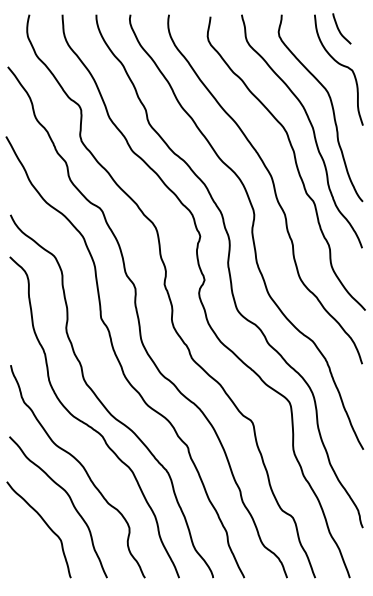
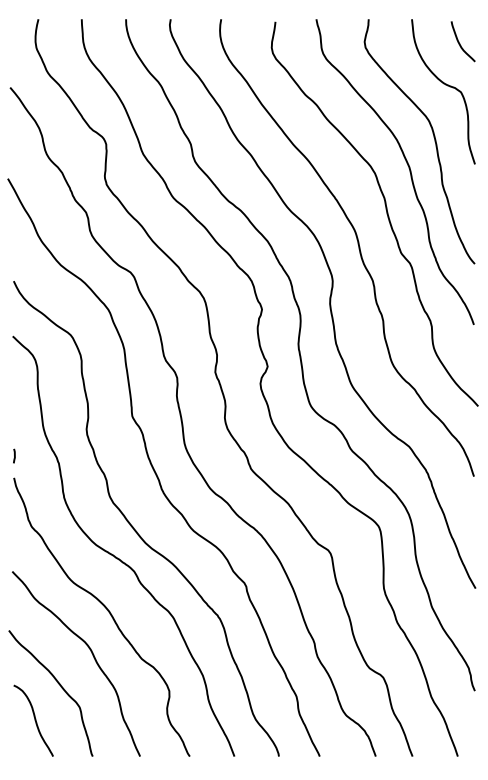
curve: (339, 29) -> (459, 42), moved
line: (10, 348) -> (13, 456), added
curve: (26, 550) -> (34, 720), added

